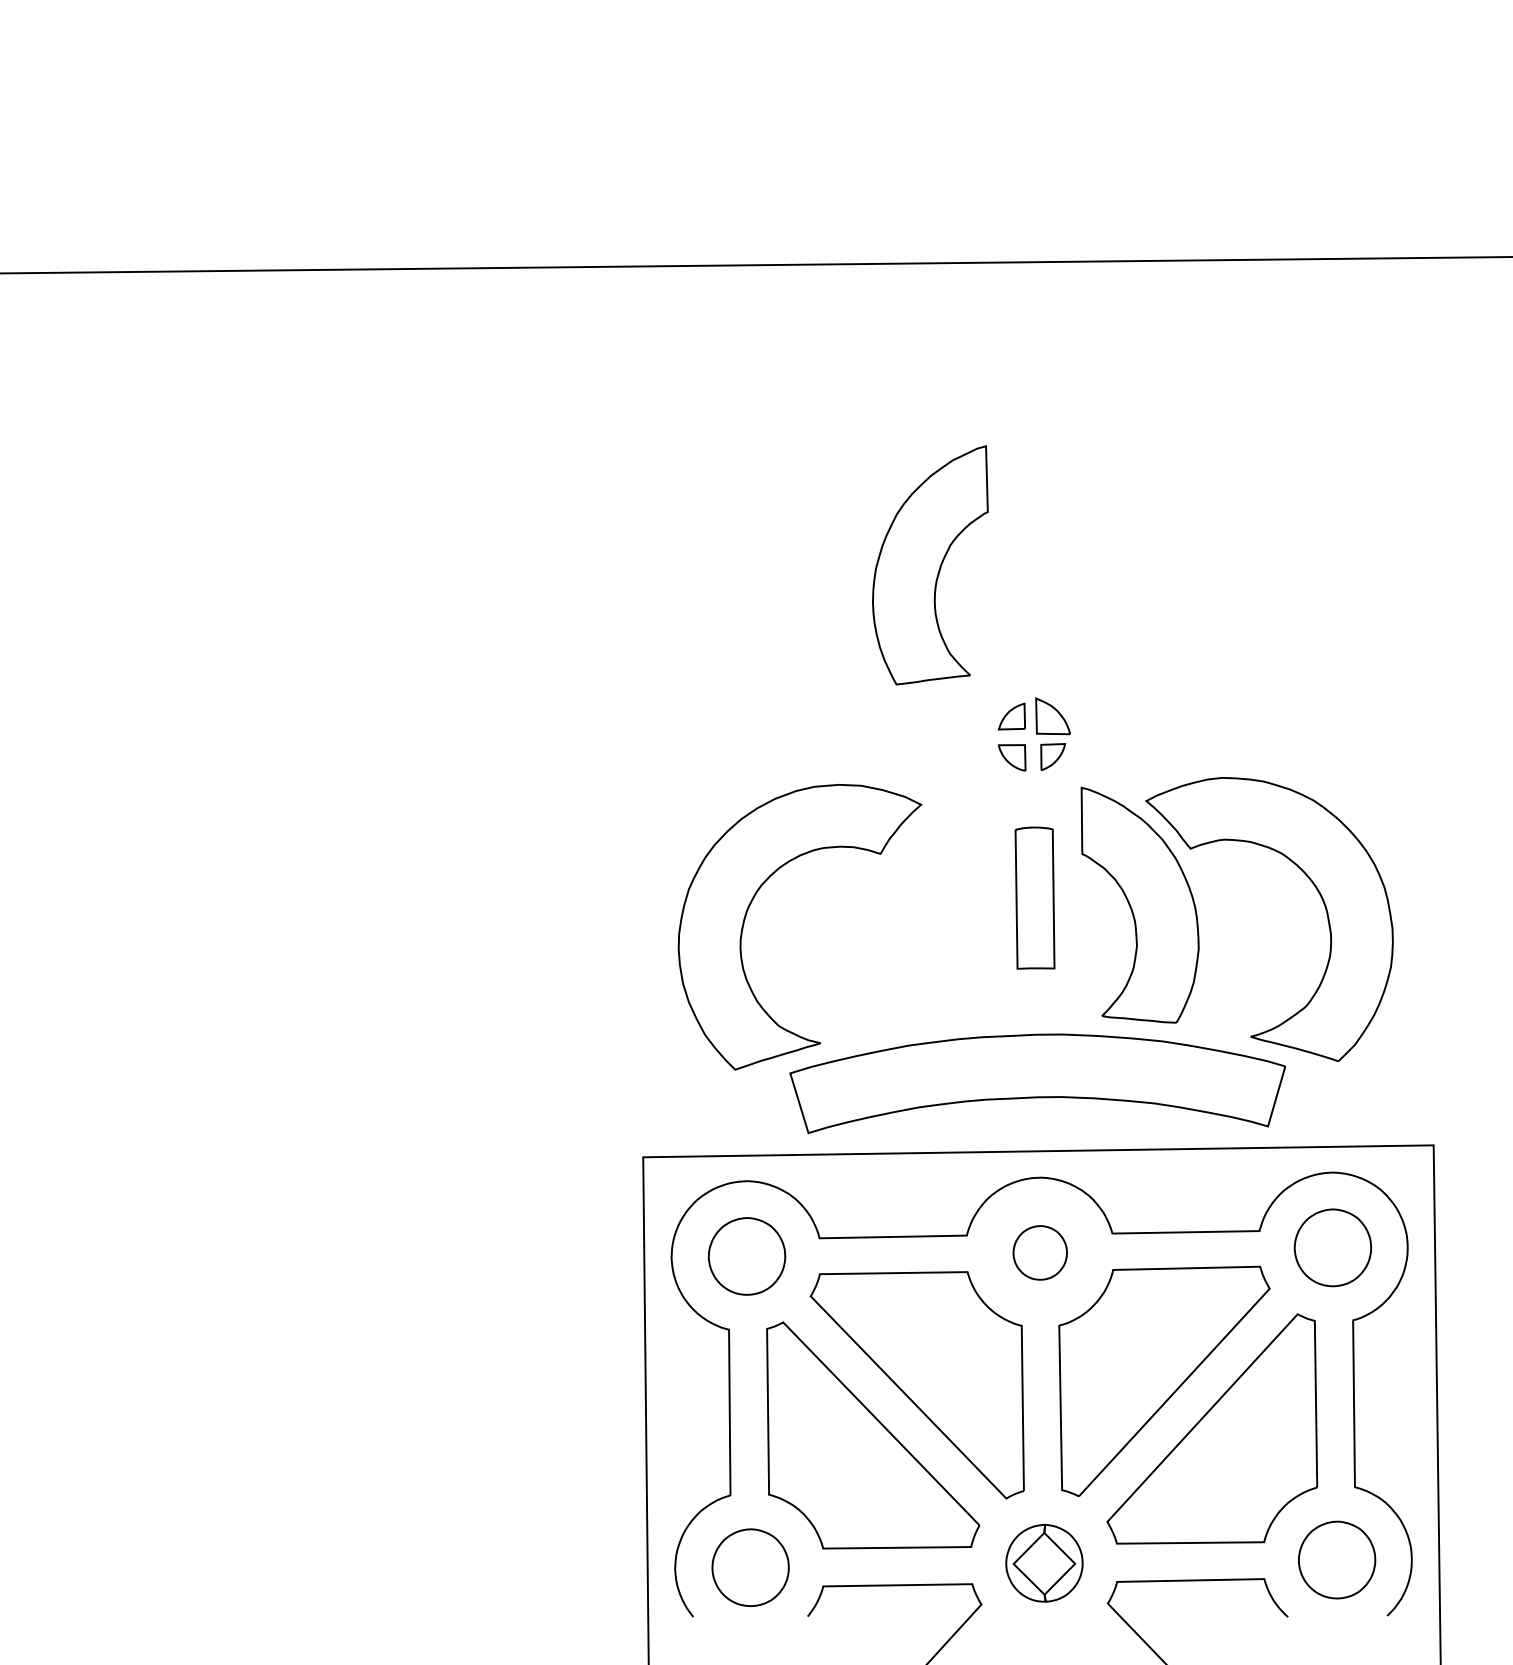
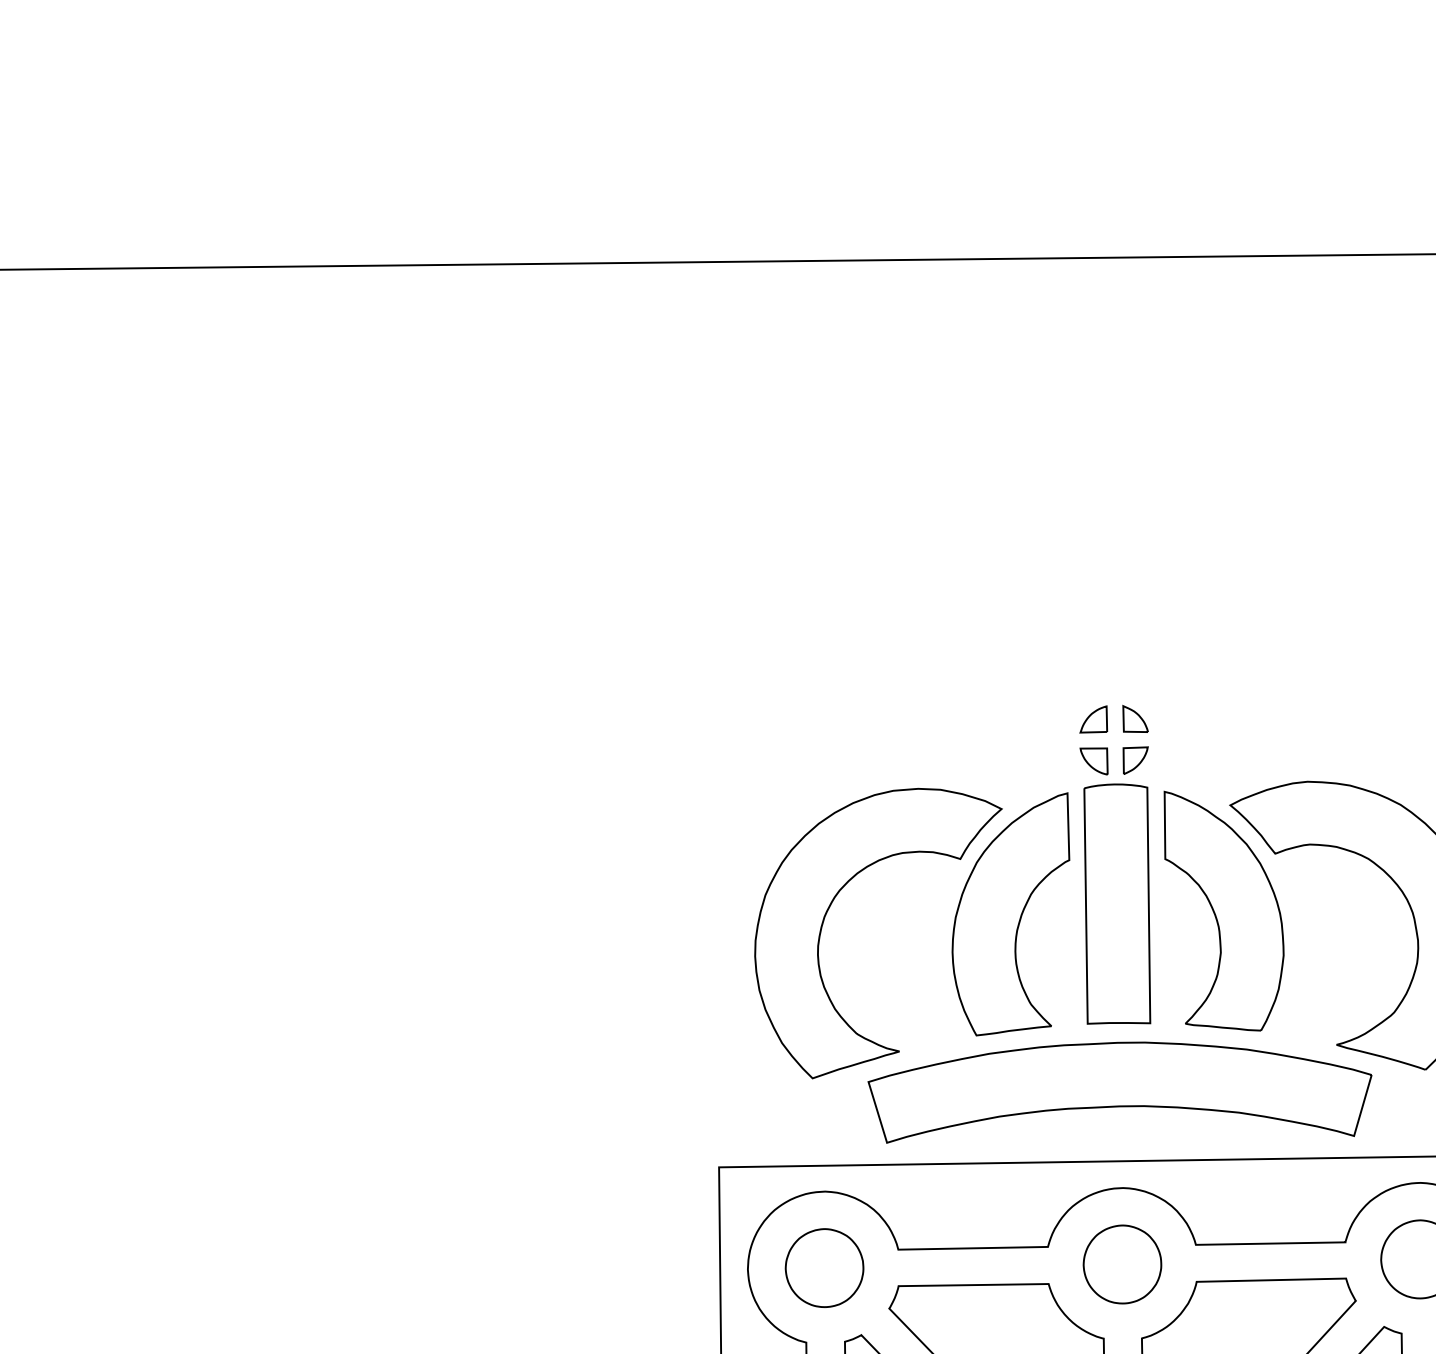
part: (930, 565) -> (1011, 914), moved
part: (1052, 715) -> (1135, 718), size x0.71
part: (1034, 897) -> (1116, 903), size x1.67
part: (1040, 1252) -> (1122, 1264), size x1.43

